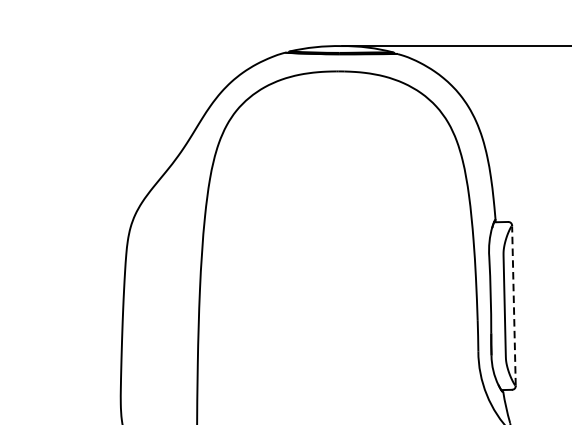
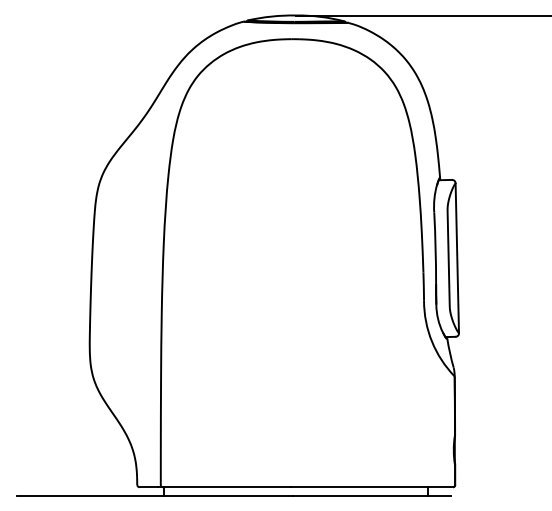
line: (514, 304) -> (457, 257), dashed -> solid

